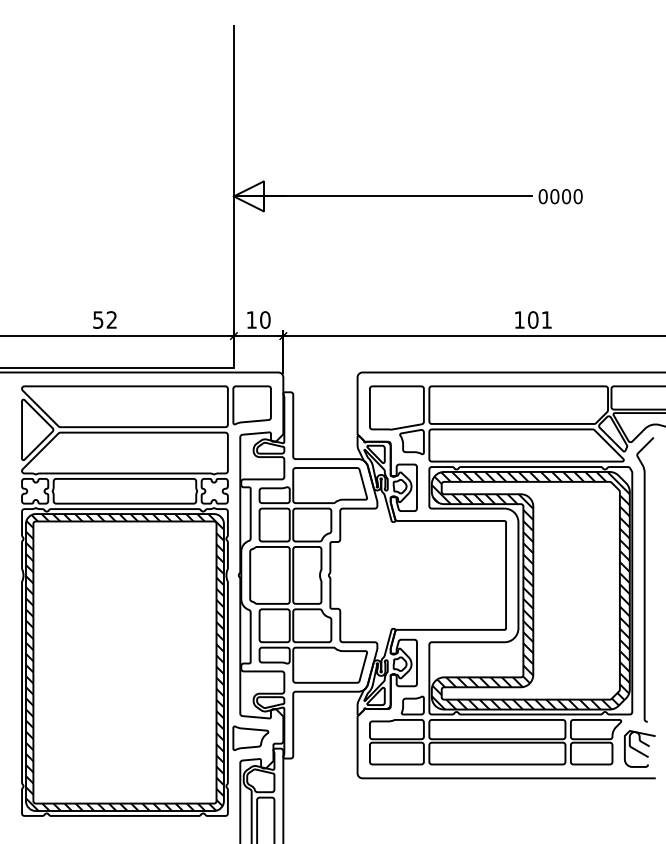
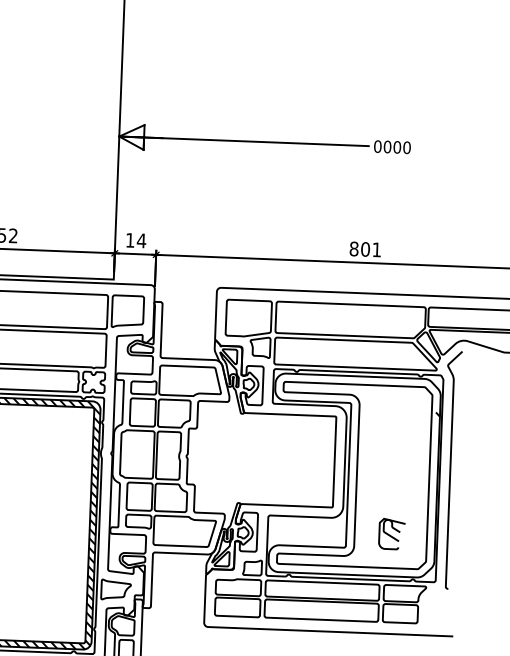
text: (264, 319) -> (140, 240), 10 -> 14
text: (519, 319) -> (354, 248), 101 -> 801
hatch: (530, 590) -> (354, 475), removed
part: (639, 748) -> (391, 533), moved

